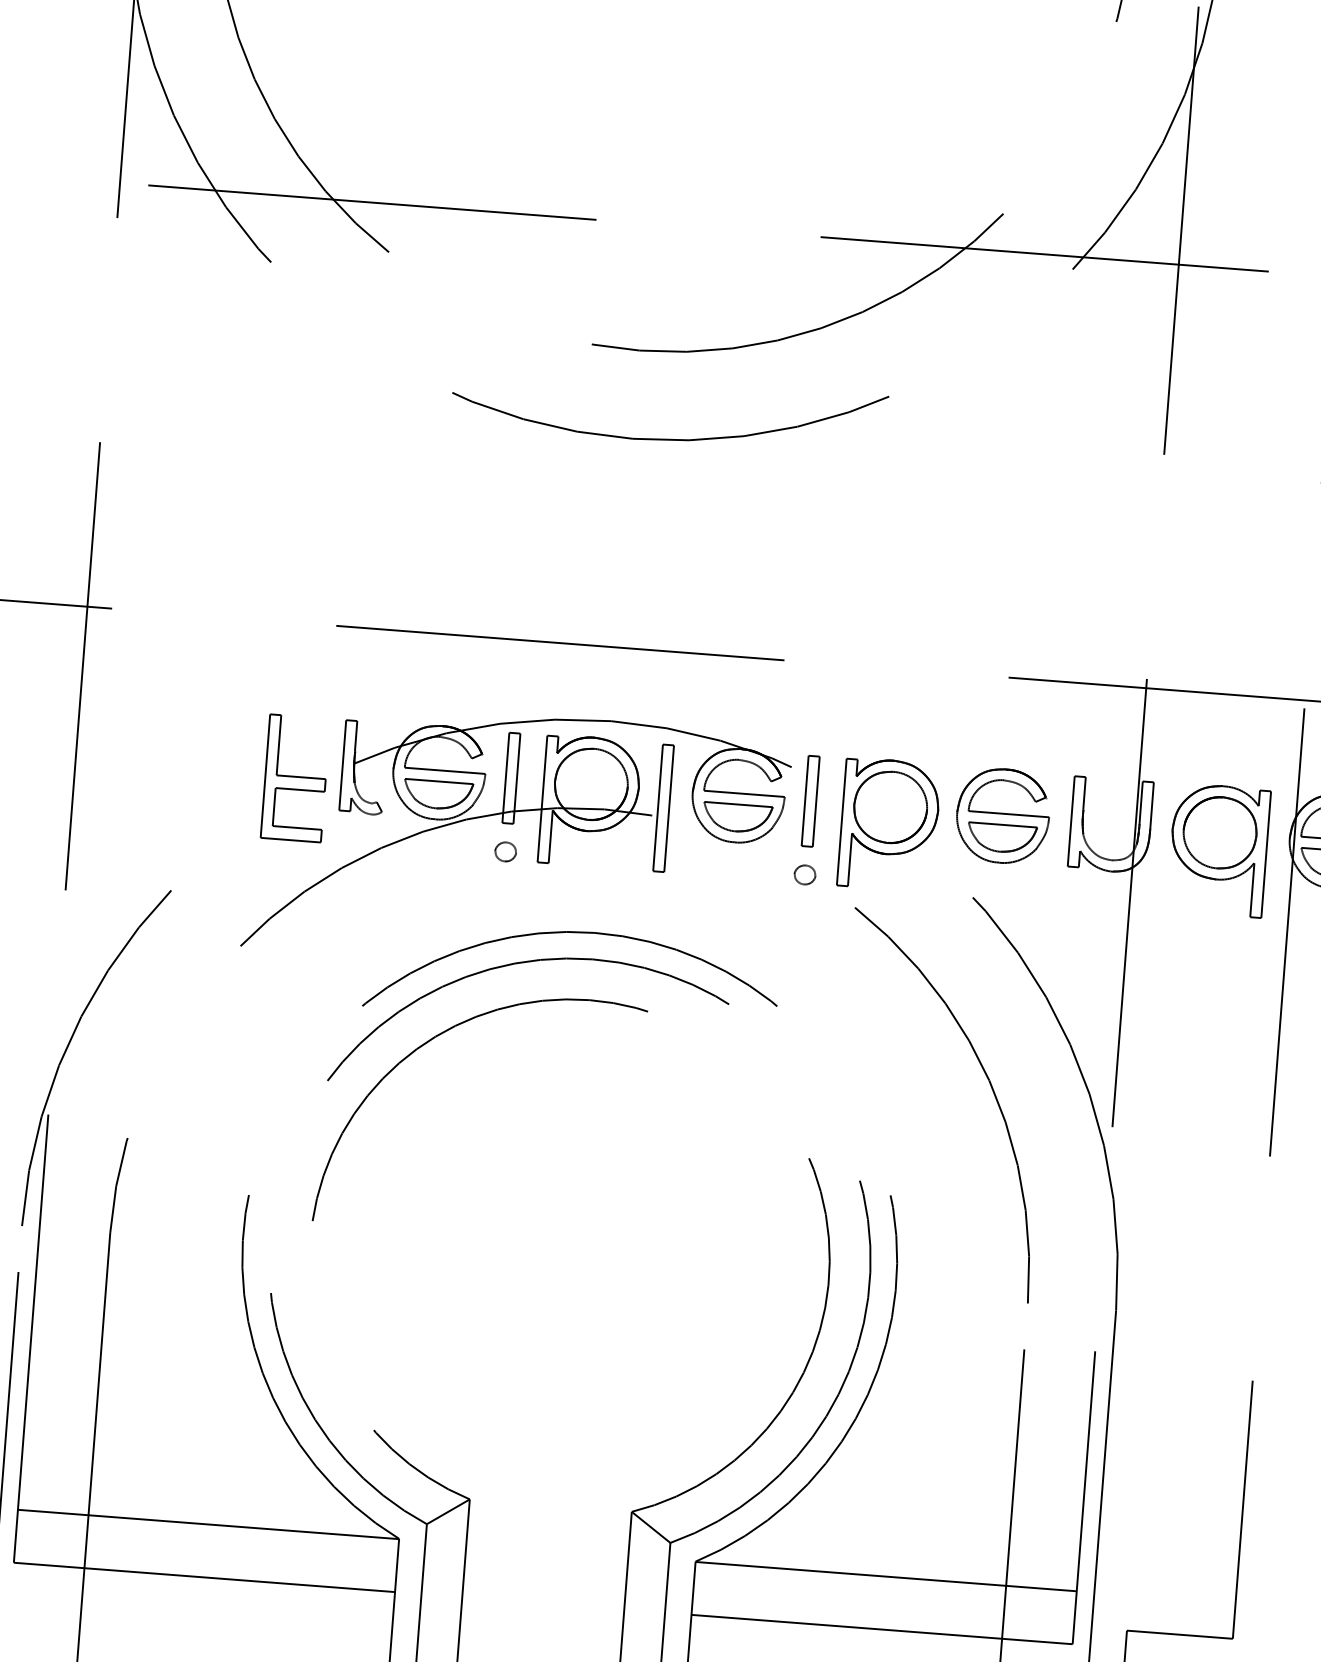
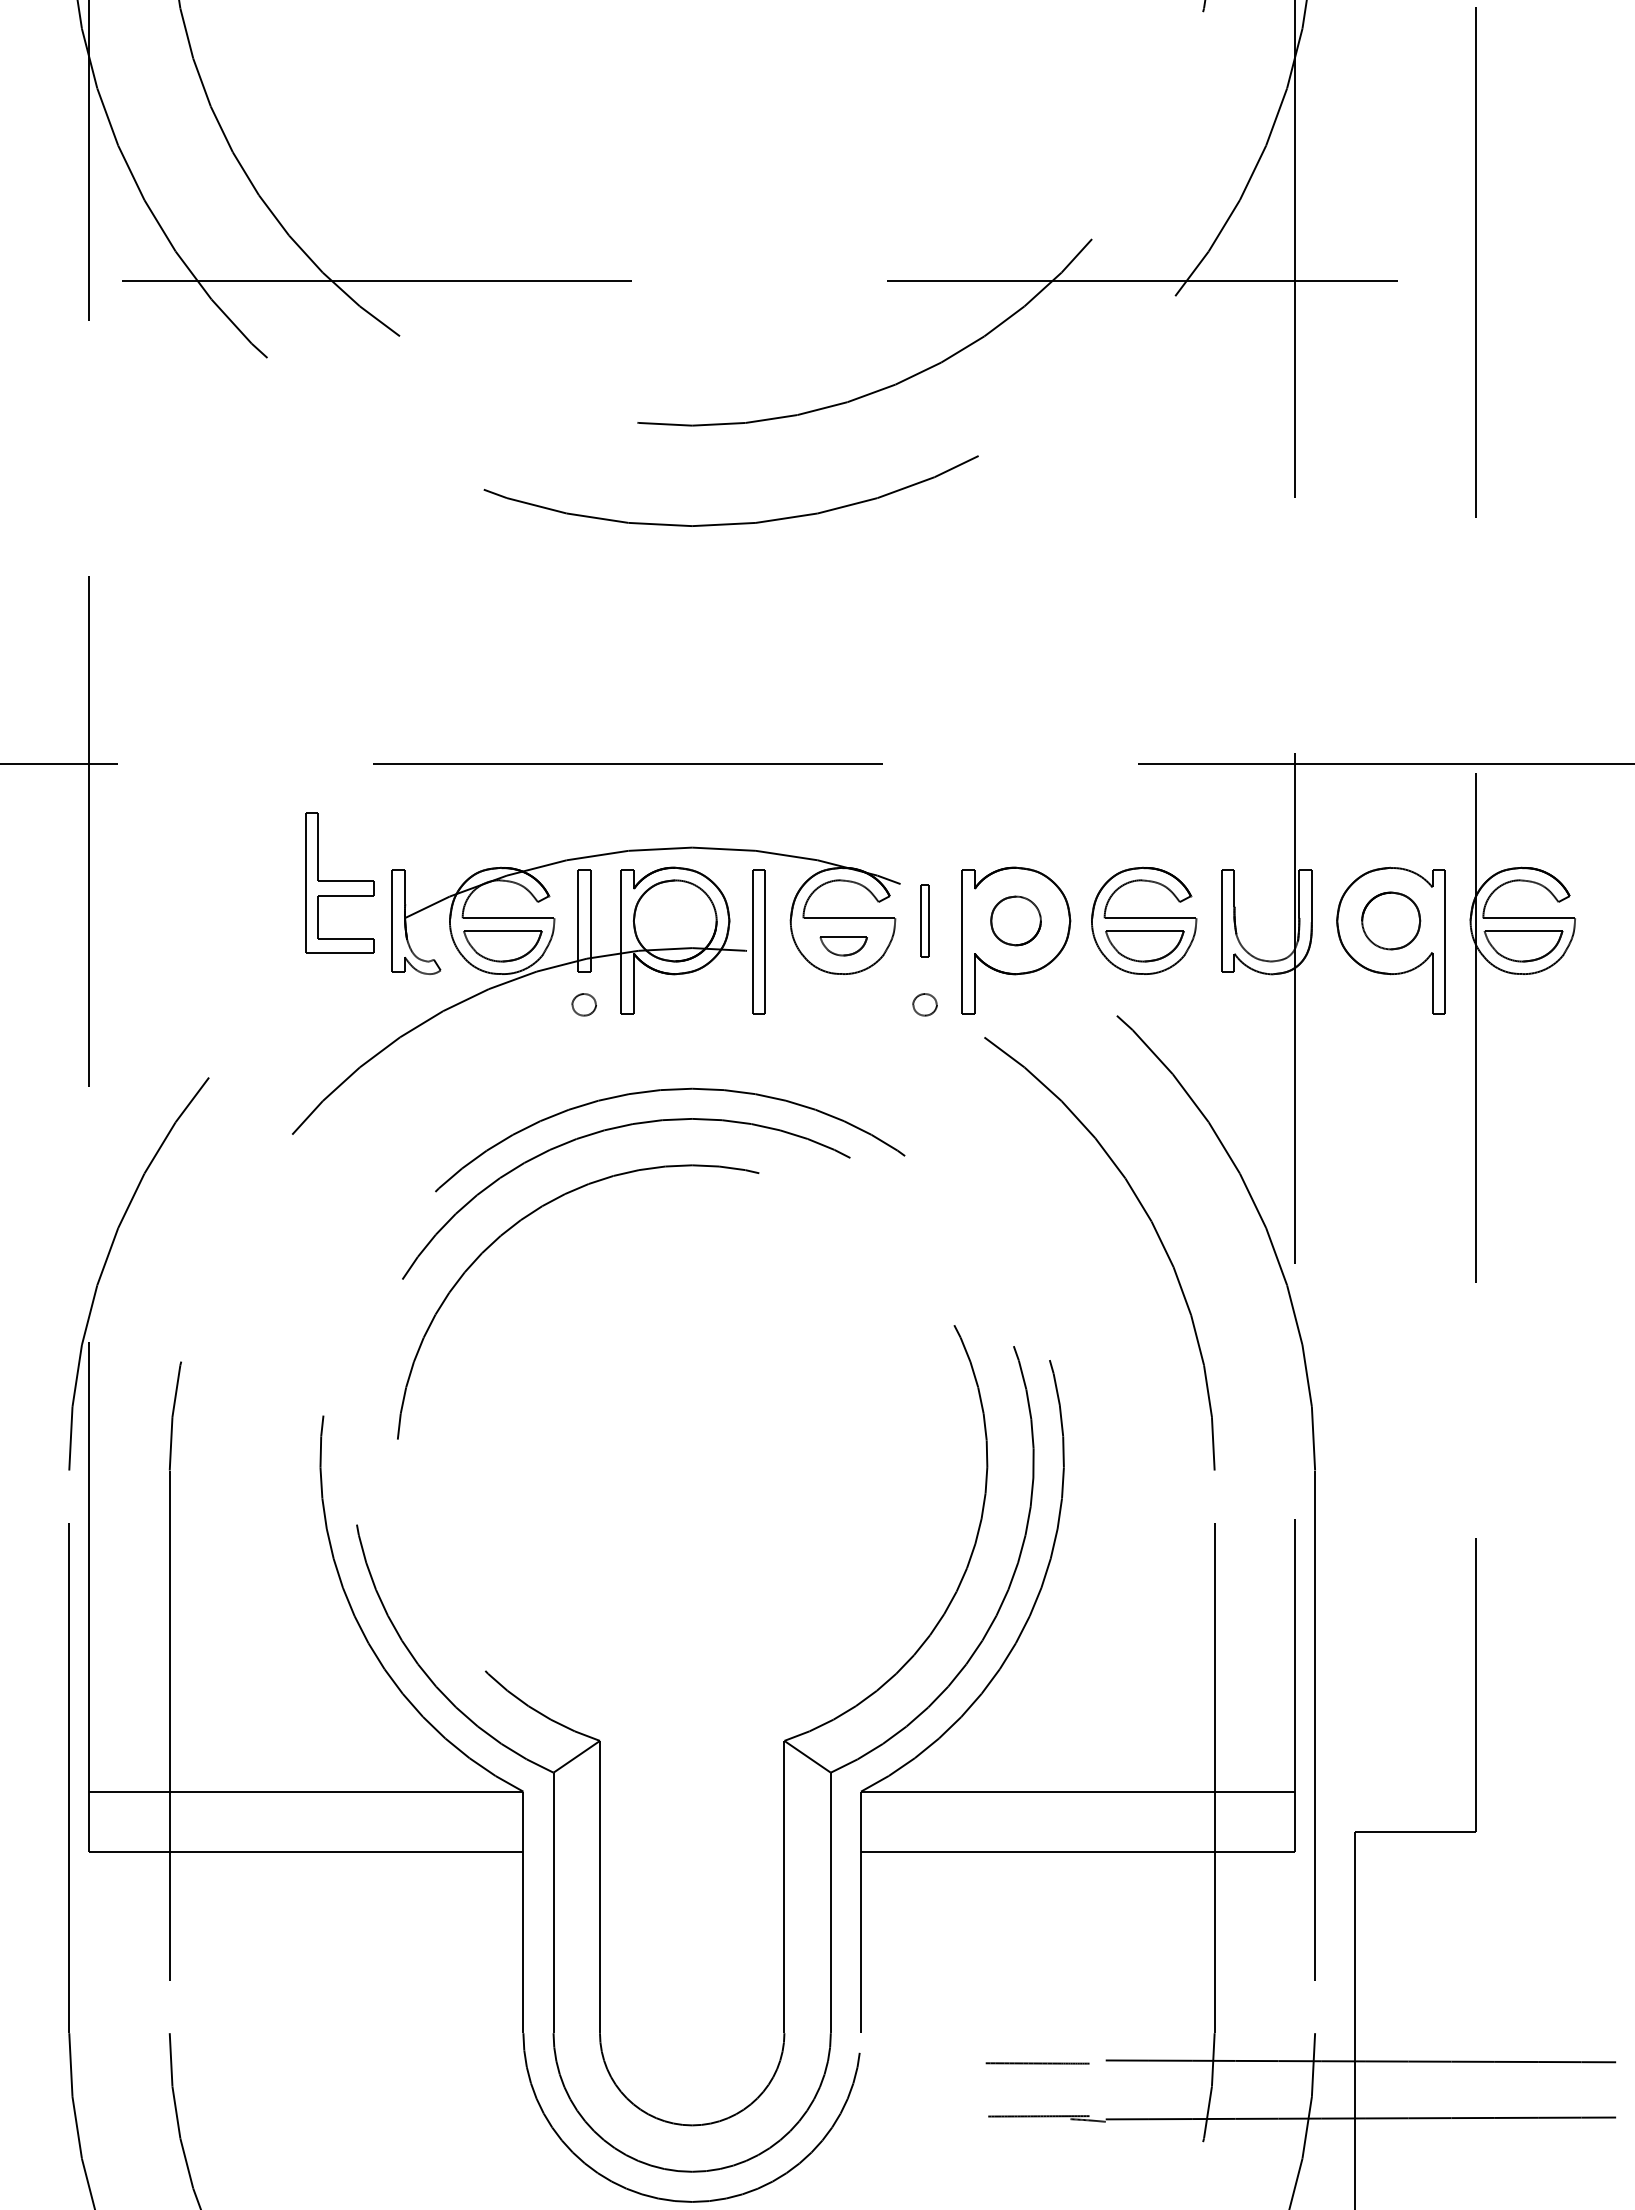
part: (295, 778) -> (339, 882), moved
part: (810, 800) -> (924, 920), size x0.7
part: (890, 807) -> (1015, 920), size x0.6
part: (737, 818) -> (843, 946), size x0.6
part: (1219, 832) -> (1390, 920), size x0.7

